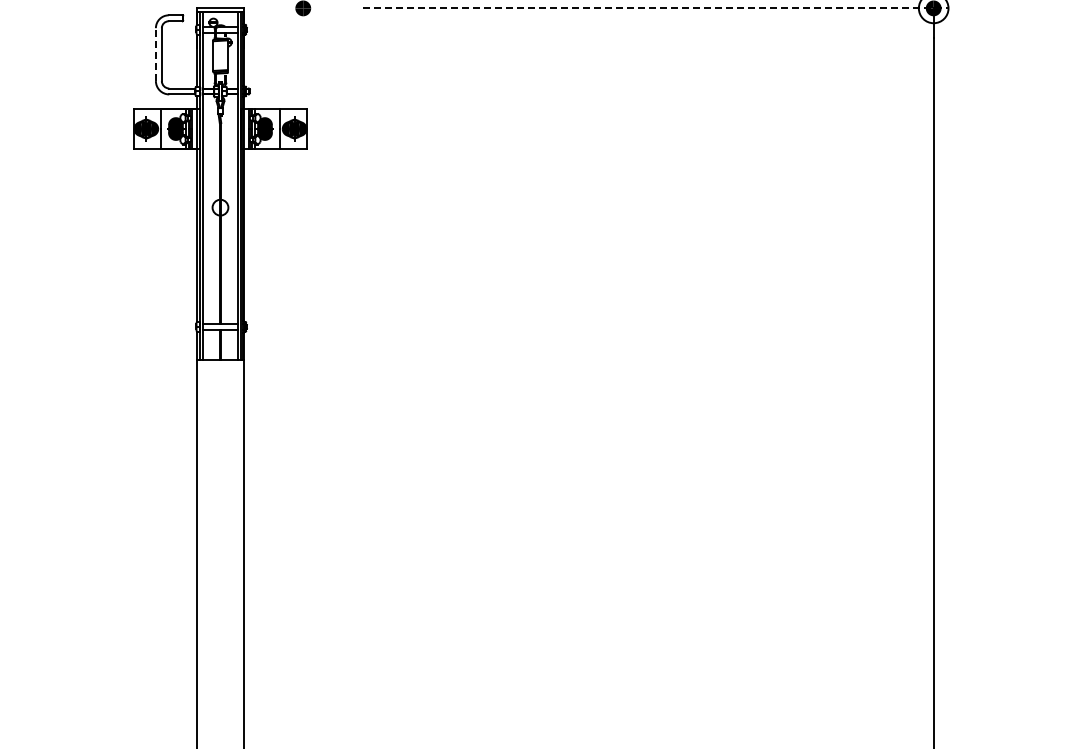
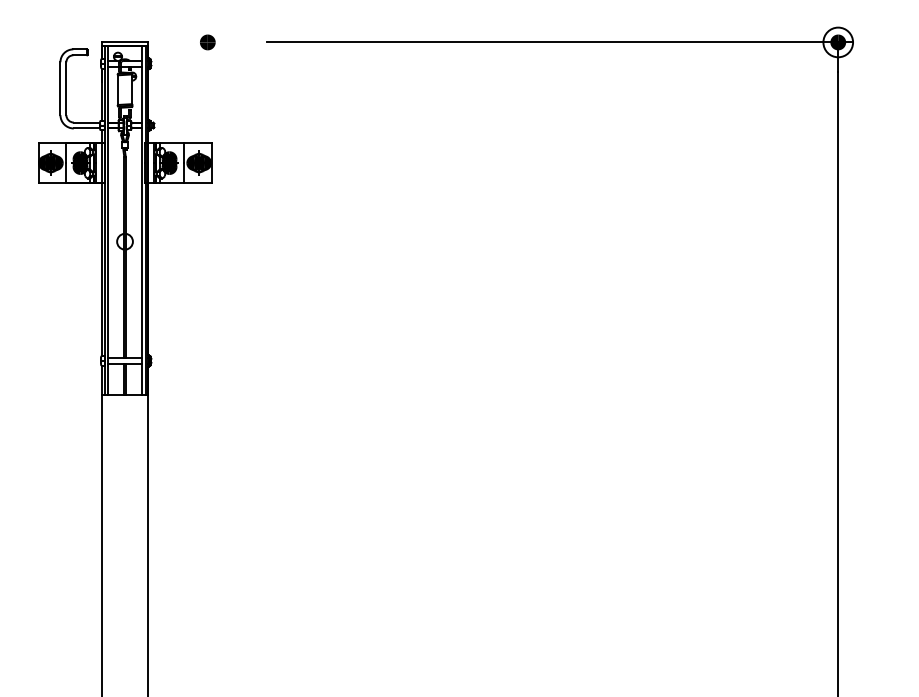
line: (655, 8) -> (560, 42), dashed -> solid
line: (155, 54) -> (60, 88), dashed -> solid

